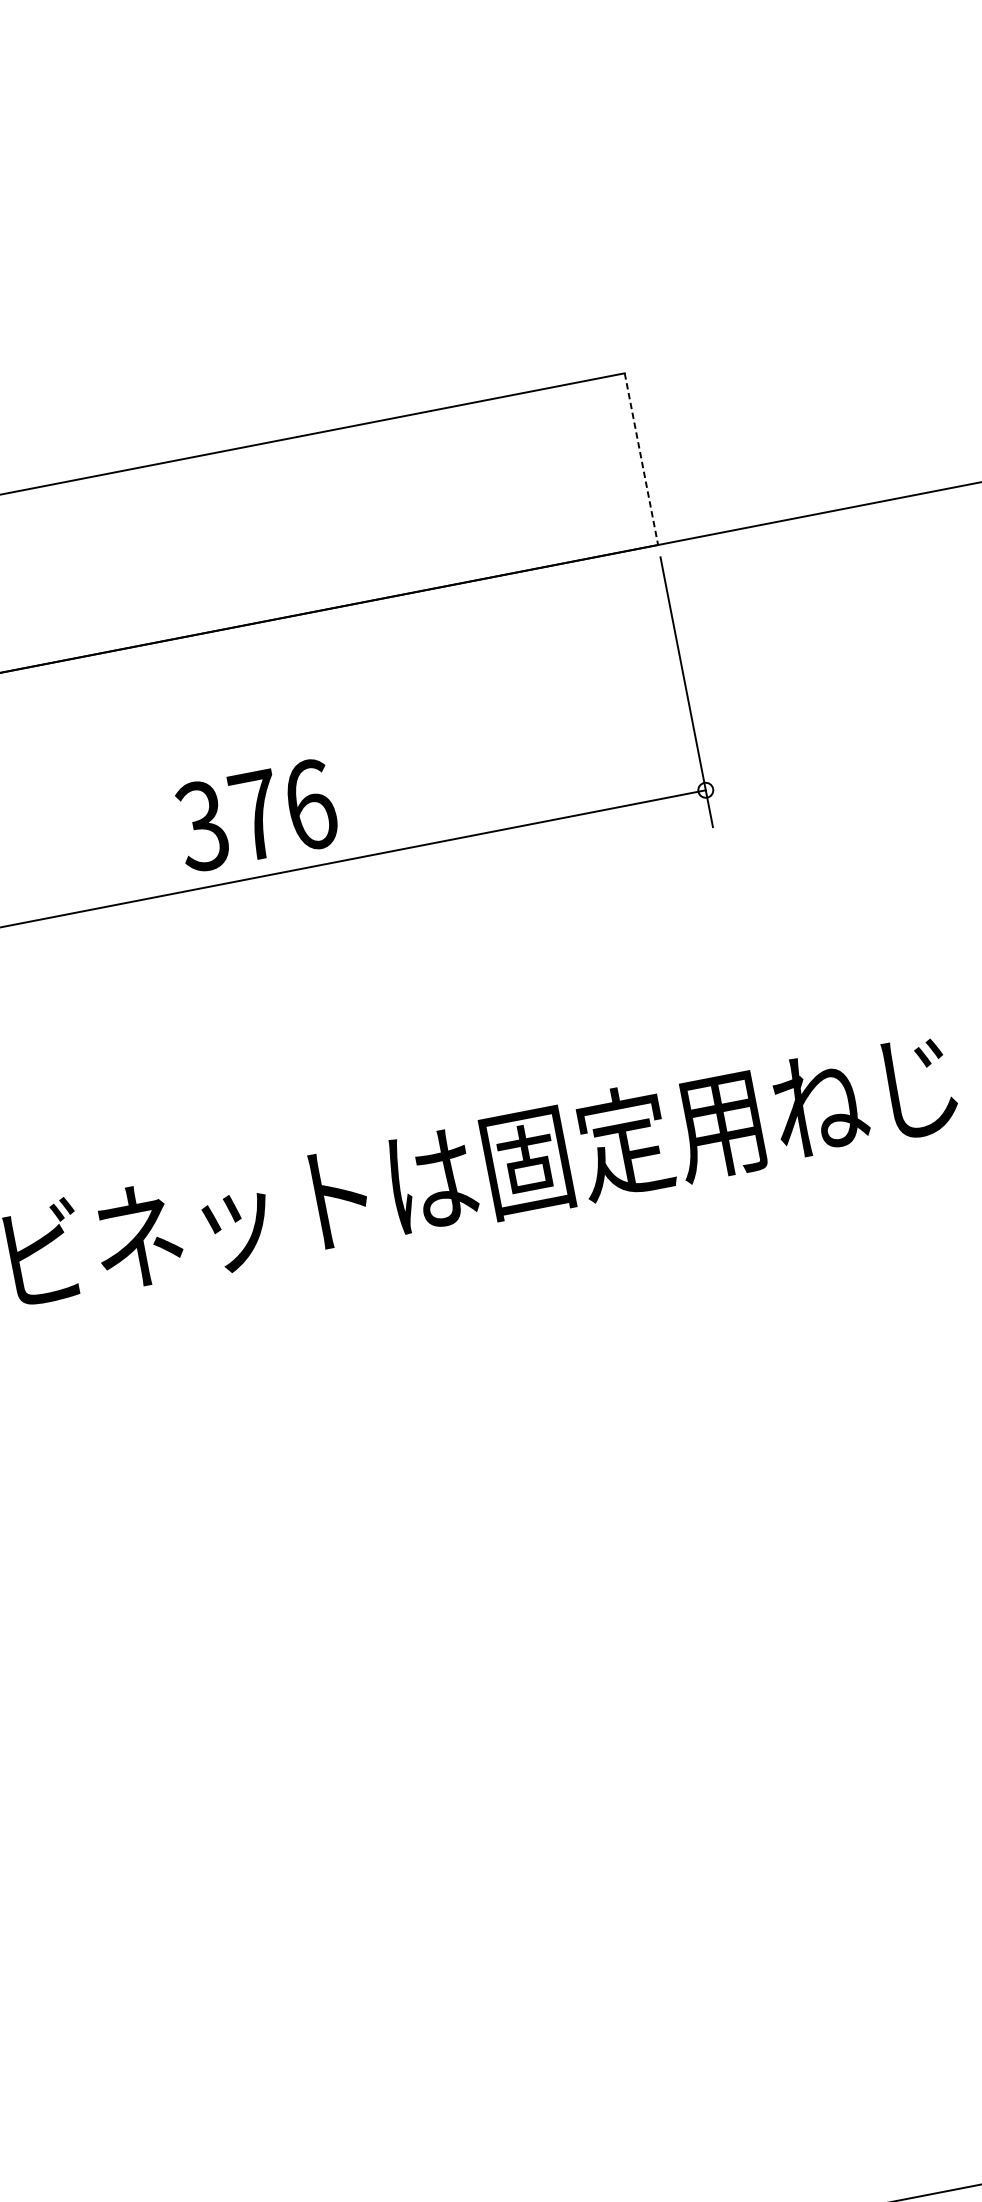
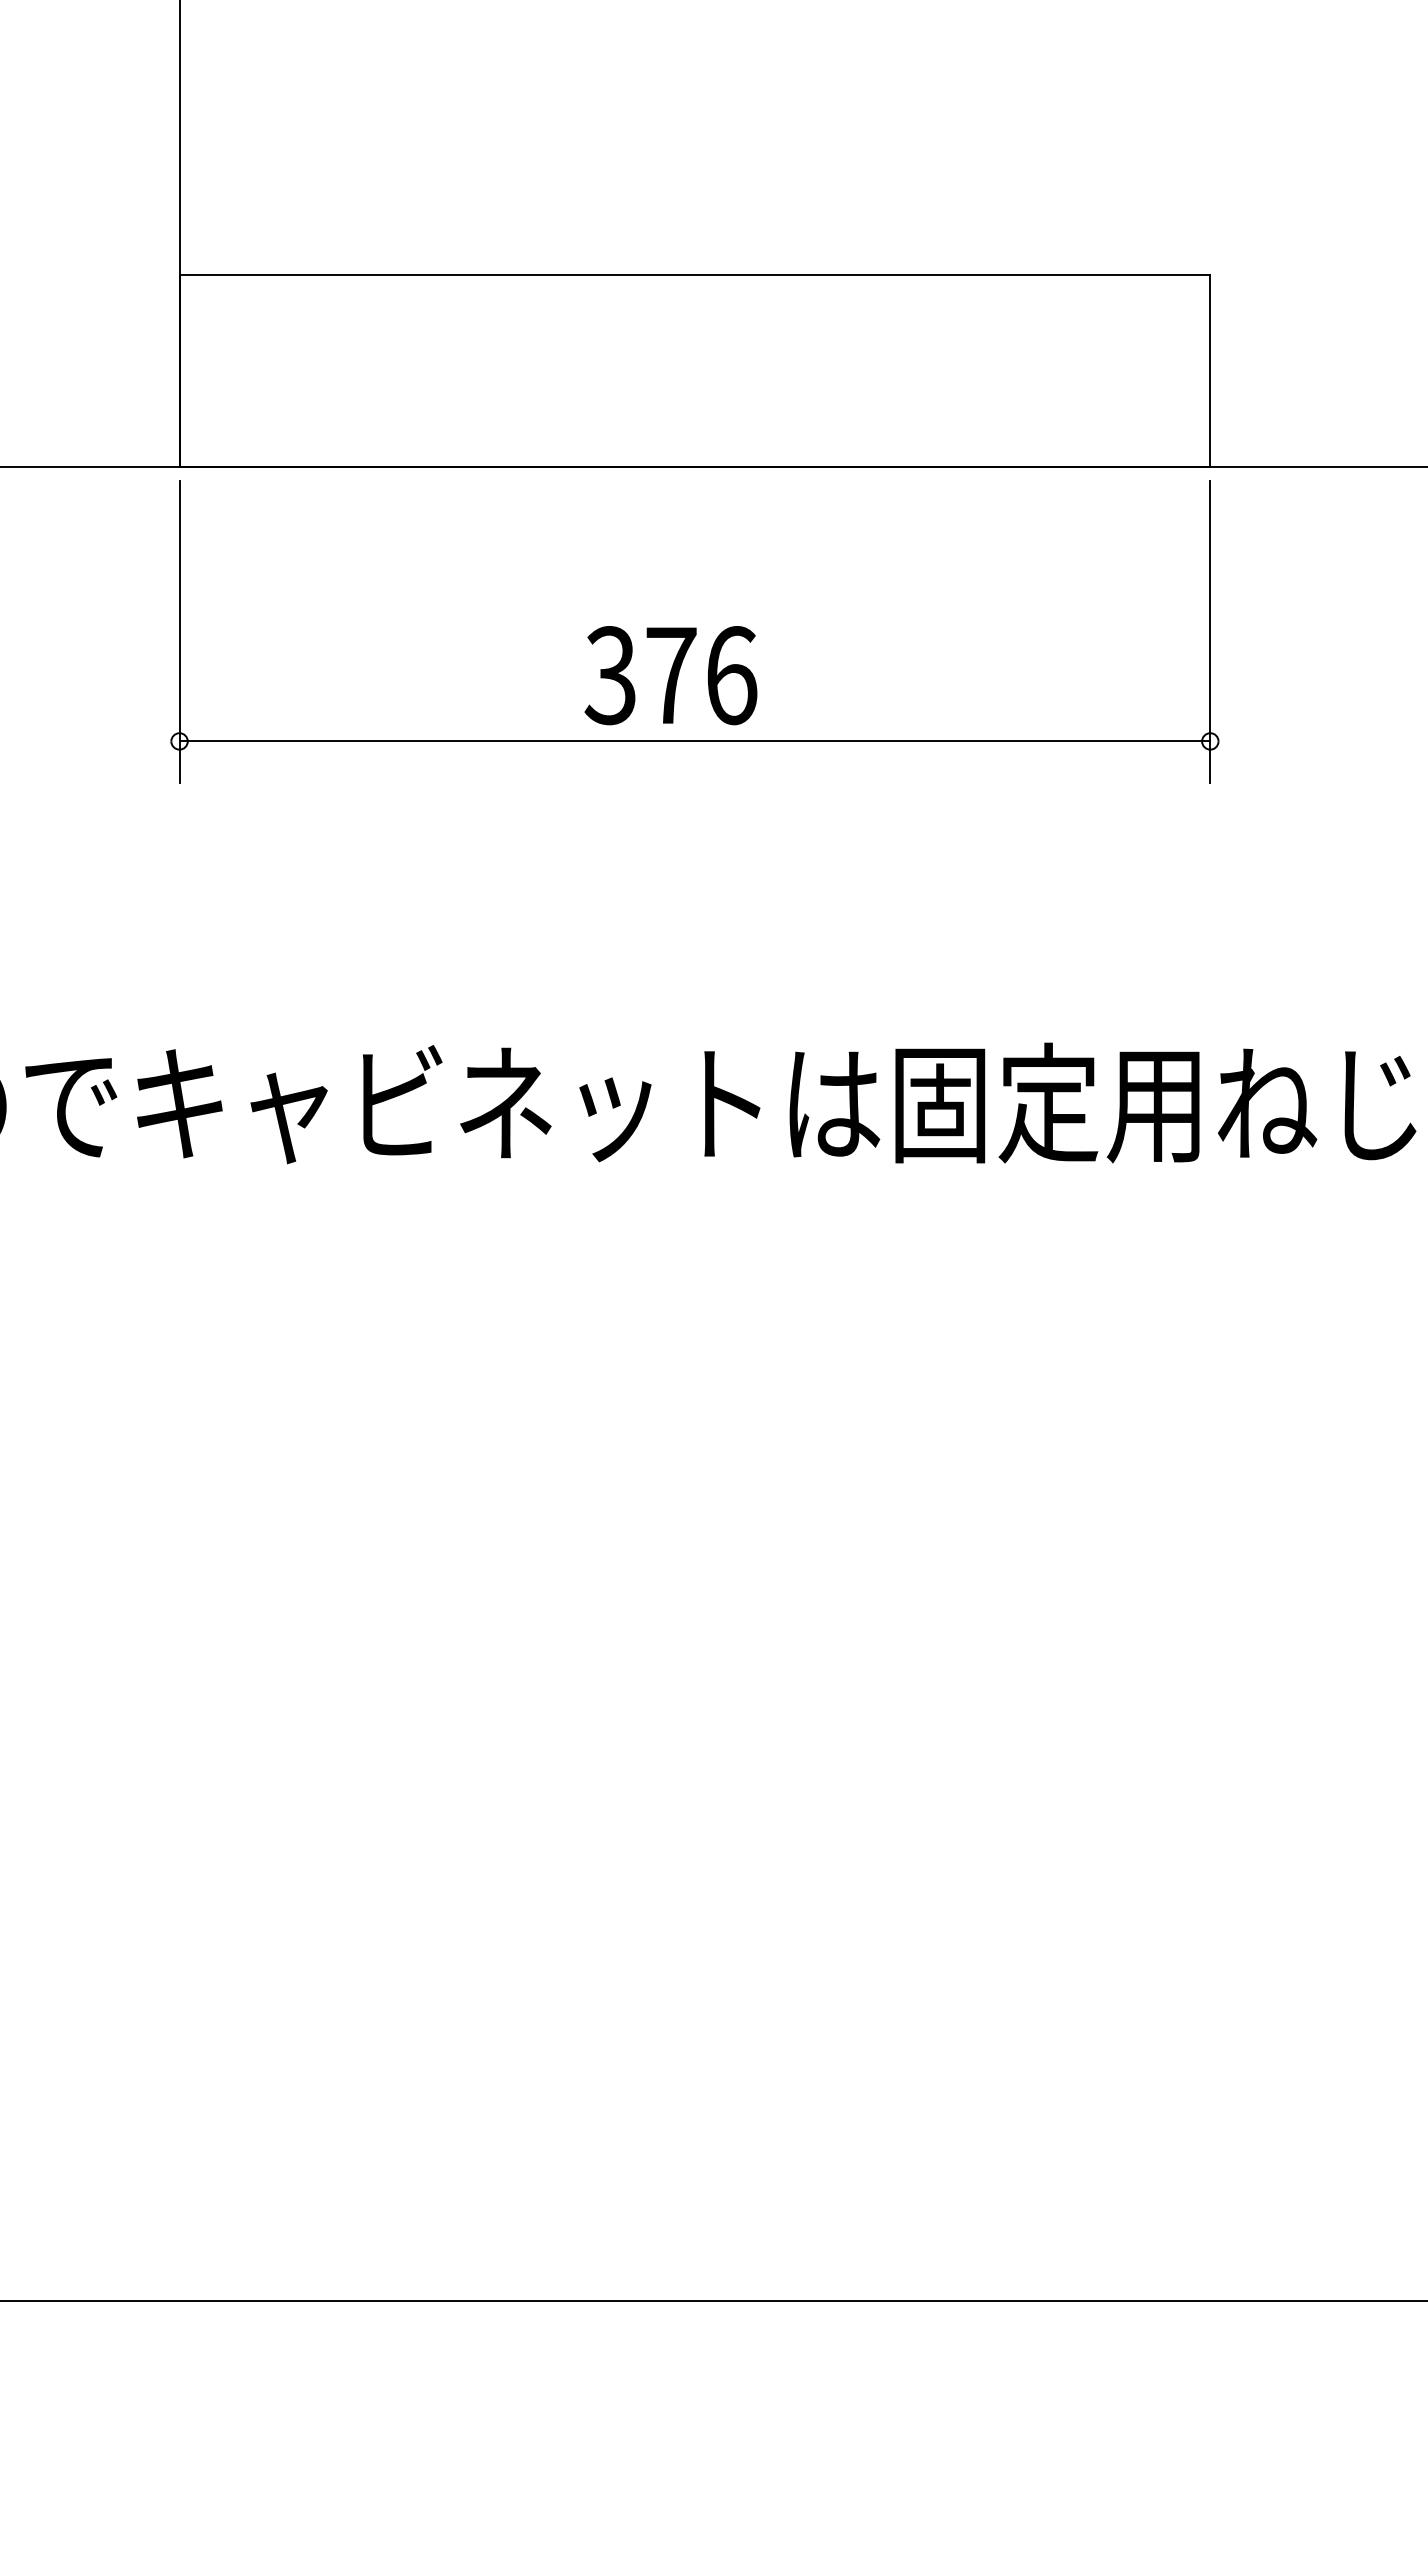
line: (641, 459) -> (1210, 371), dashed -> solid
text: (255, 815) -> (670, 675), moved

